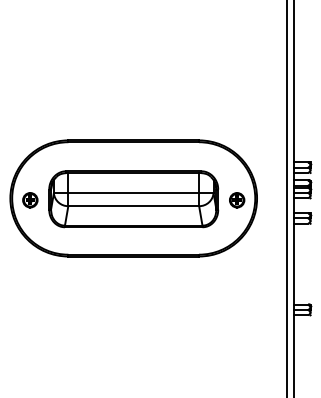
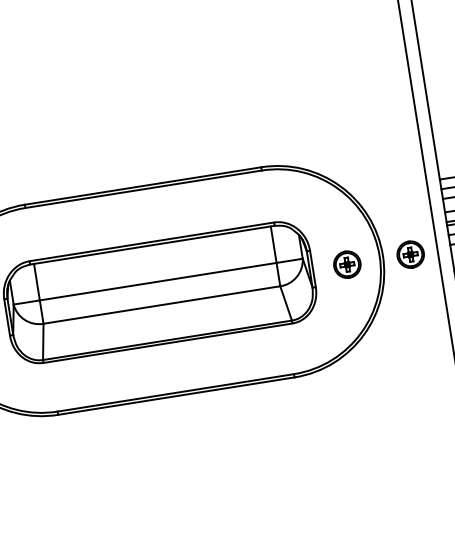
part: (272, 200) -> (411, 254), added

